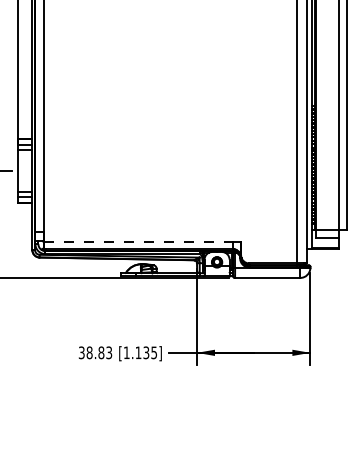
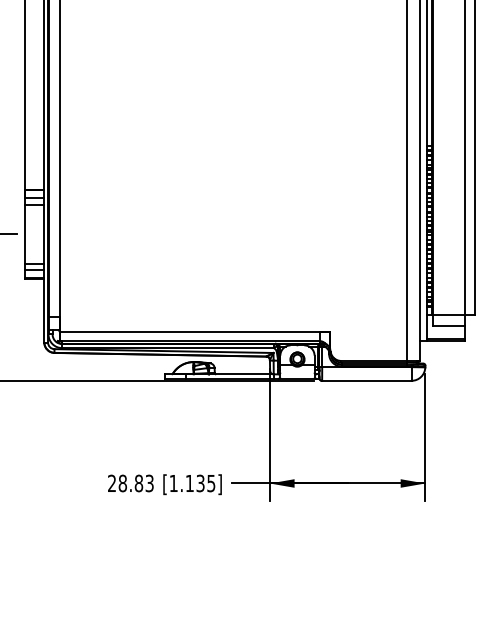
line: (142, 242) -> (195, 332), dashed -> solid
text: (81, 353) -> (111, 484), 38.83 -> 28.83

